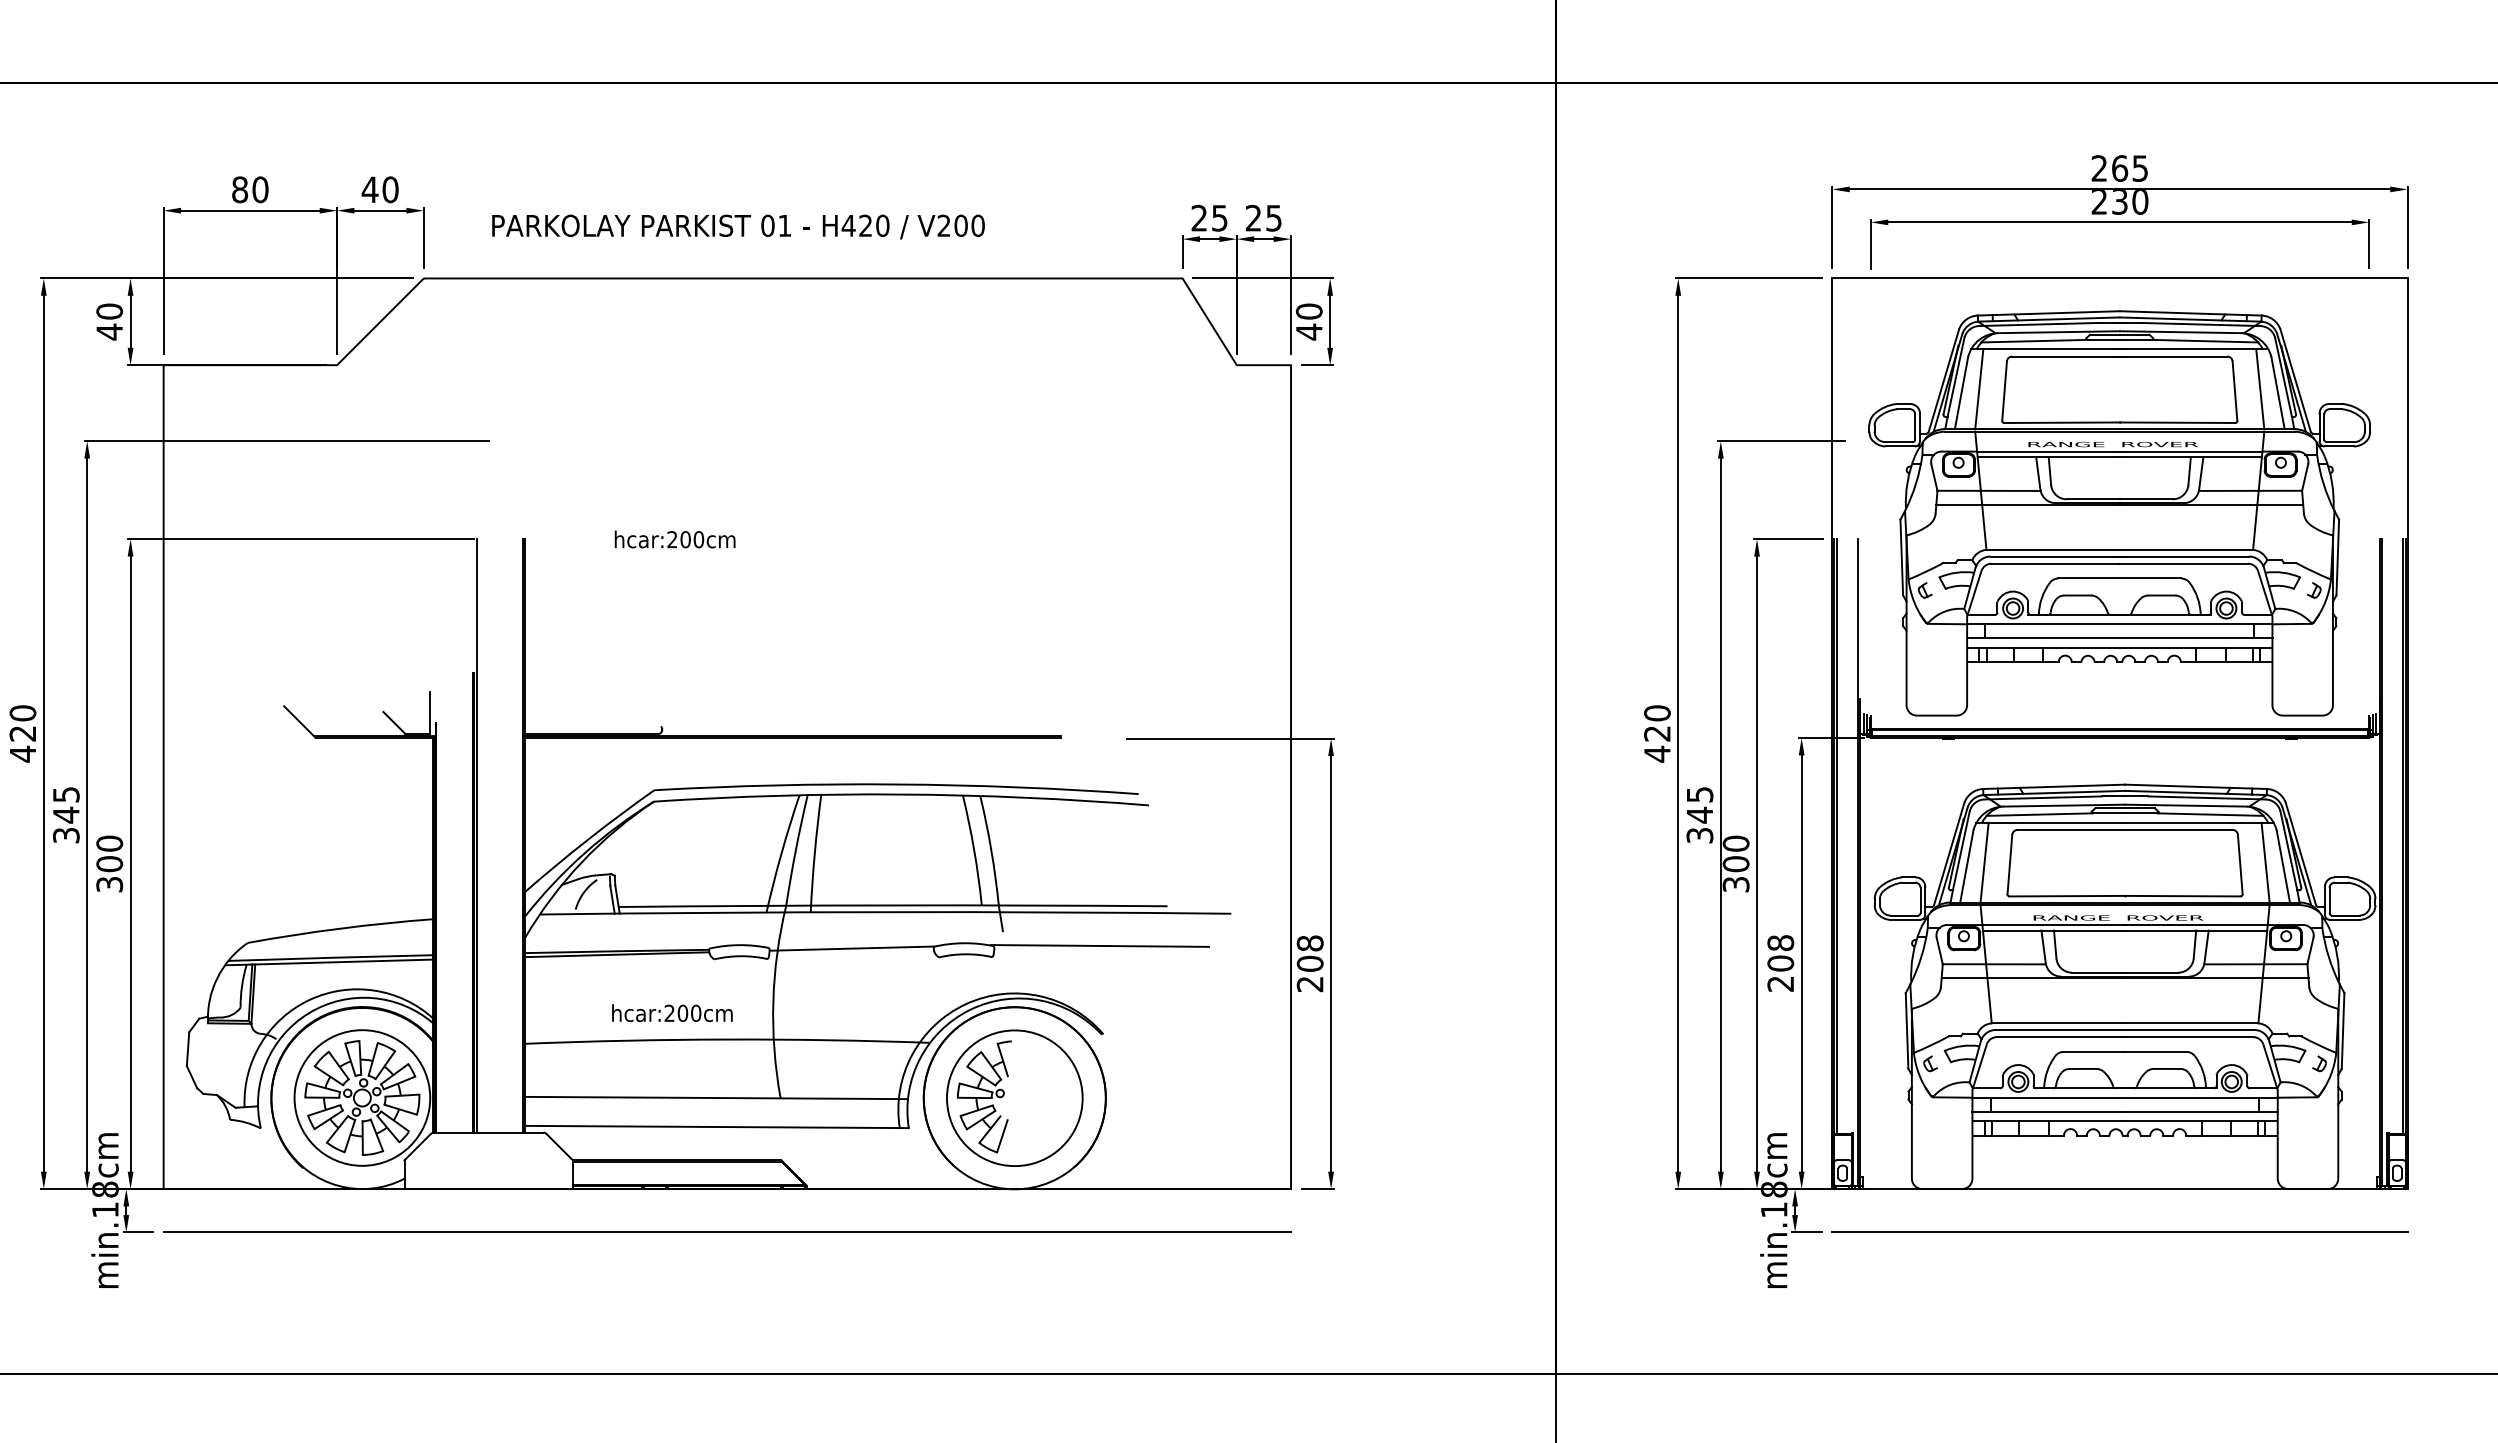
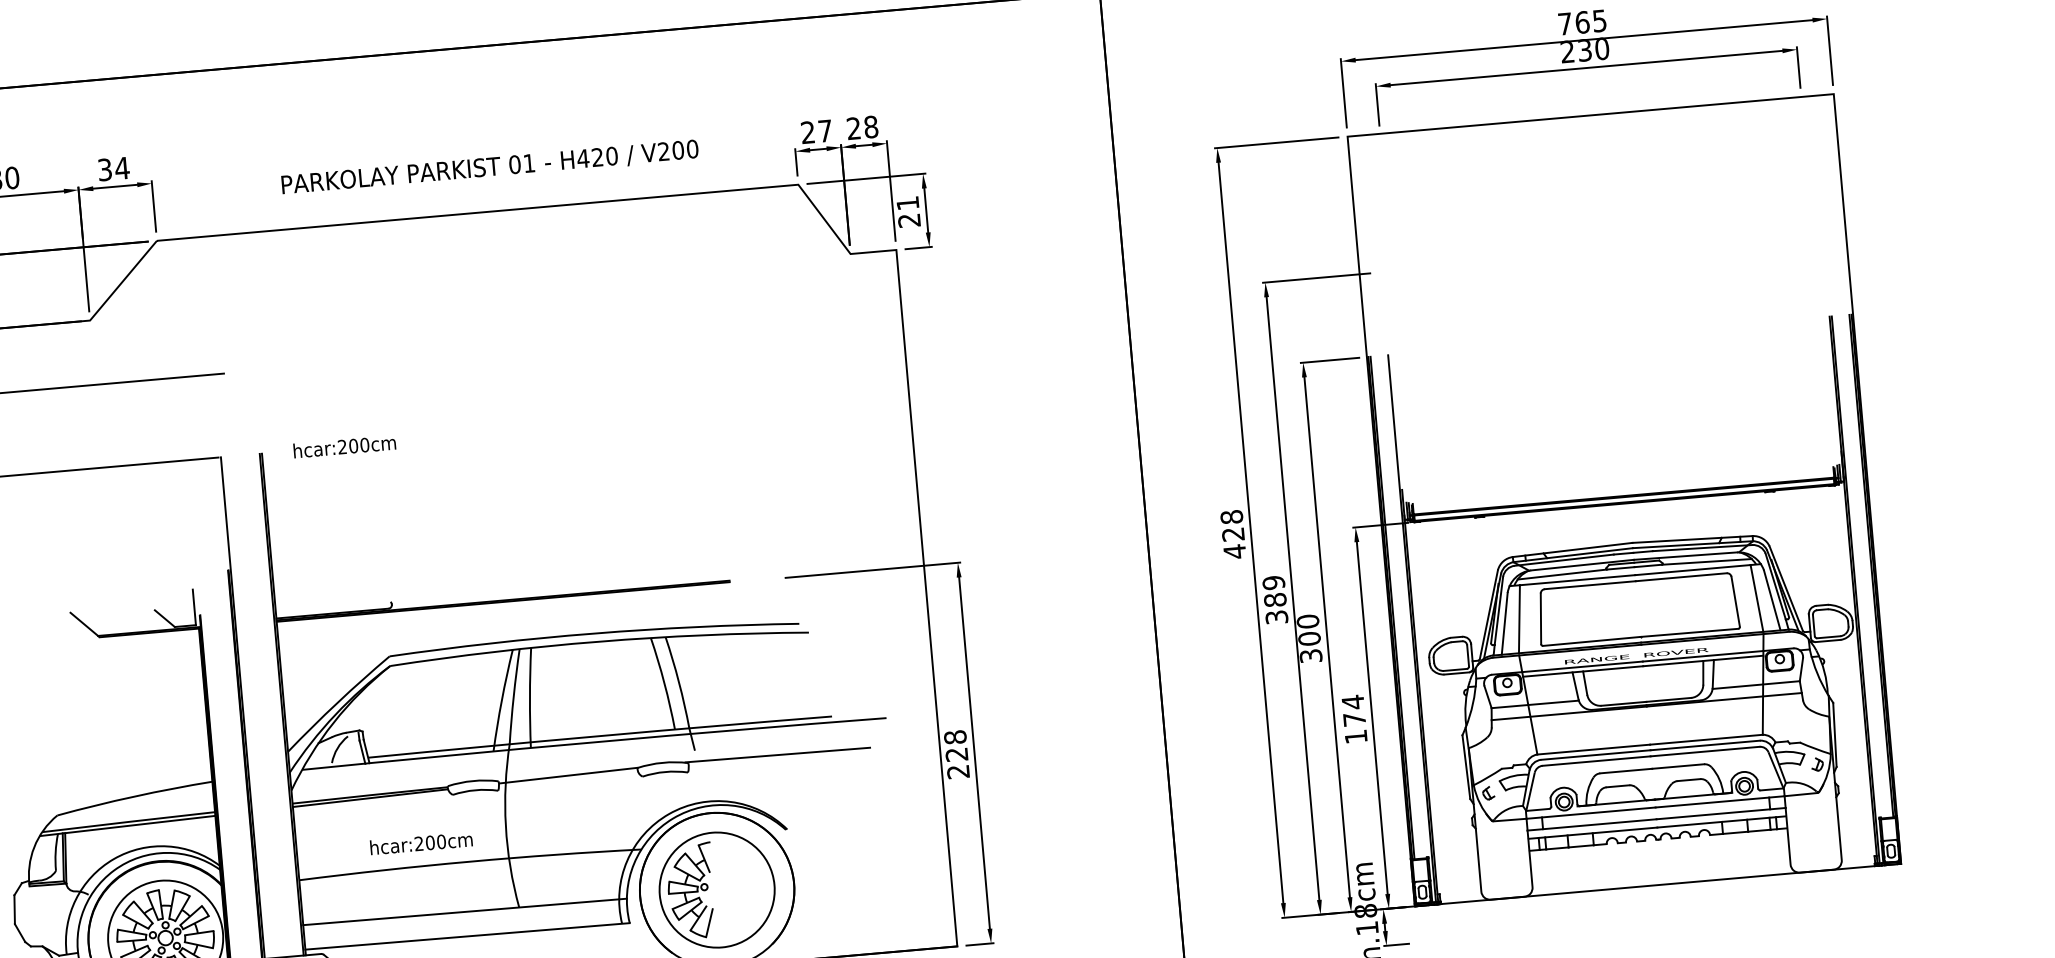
text: (2098, 168) -> (1564, 24), 265 -> 765
text: (379, 189) -> (112, 168), 40 -> 34
text: (1274, 217) -> (871, 126), 25 -> 28
text: (1219, 218) -> (825, 131), 25 -> 27
text: (738, 226) -> (490, 167), moved
text: (1308, 321) -> (907, 211), 40 -> 21
part: (2119, 513) -> (1607, 314), removed
text: (674, 539) -> (344, 446), moved
text: (1657, 713) -> (1231, 517), 420 -> 428
text: (1699, 804) -> (1274, 591), 345 -> 389
text: (1780, 962) -> (1354, 718), 208 -> 174
text: (1309, 963) -> (956, 754), 208 -> 228
line: (2120, 1232) -> (1661, 921), removed

